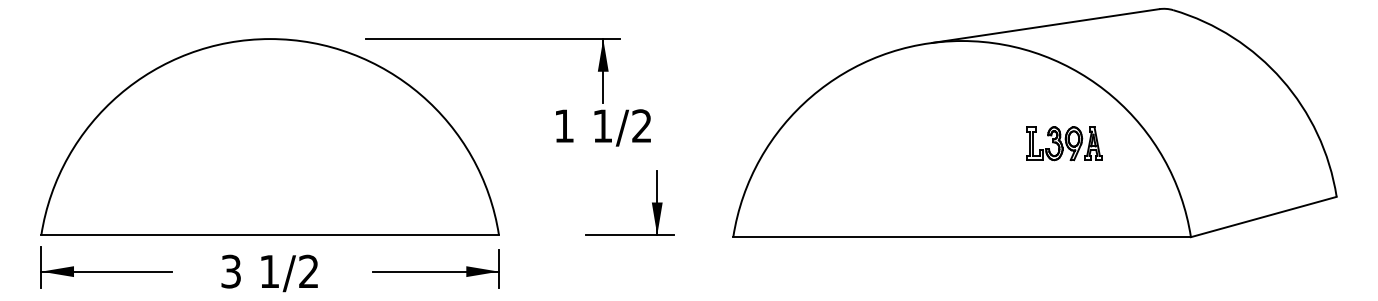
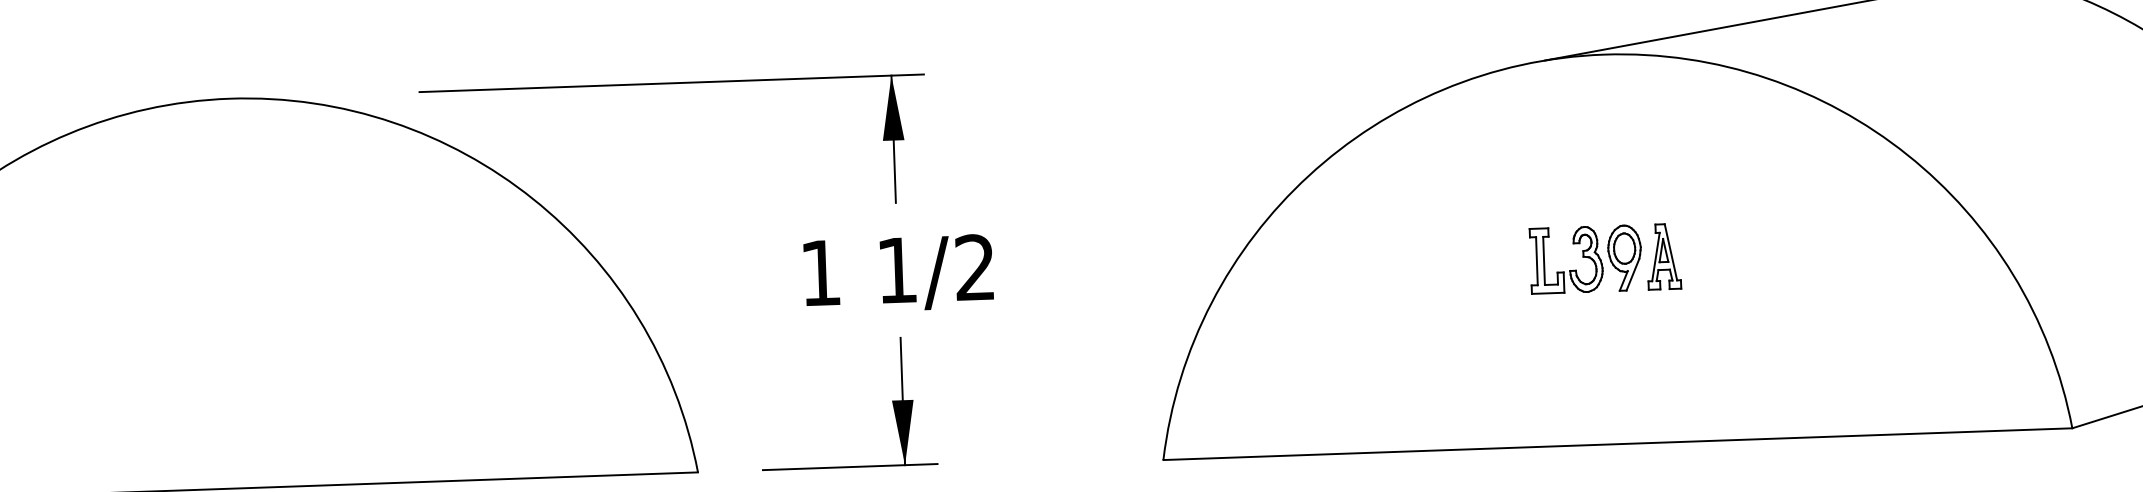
text: (603, 127) -> (898, 273), moved
part: (1064, 143) -> (1606, 258), moved
part: (652, 202) -> (893, 400), moved

